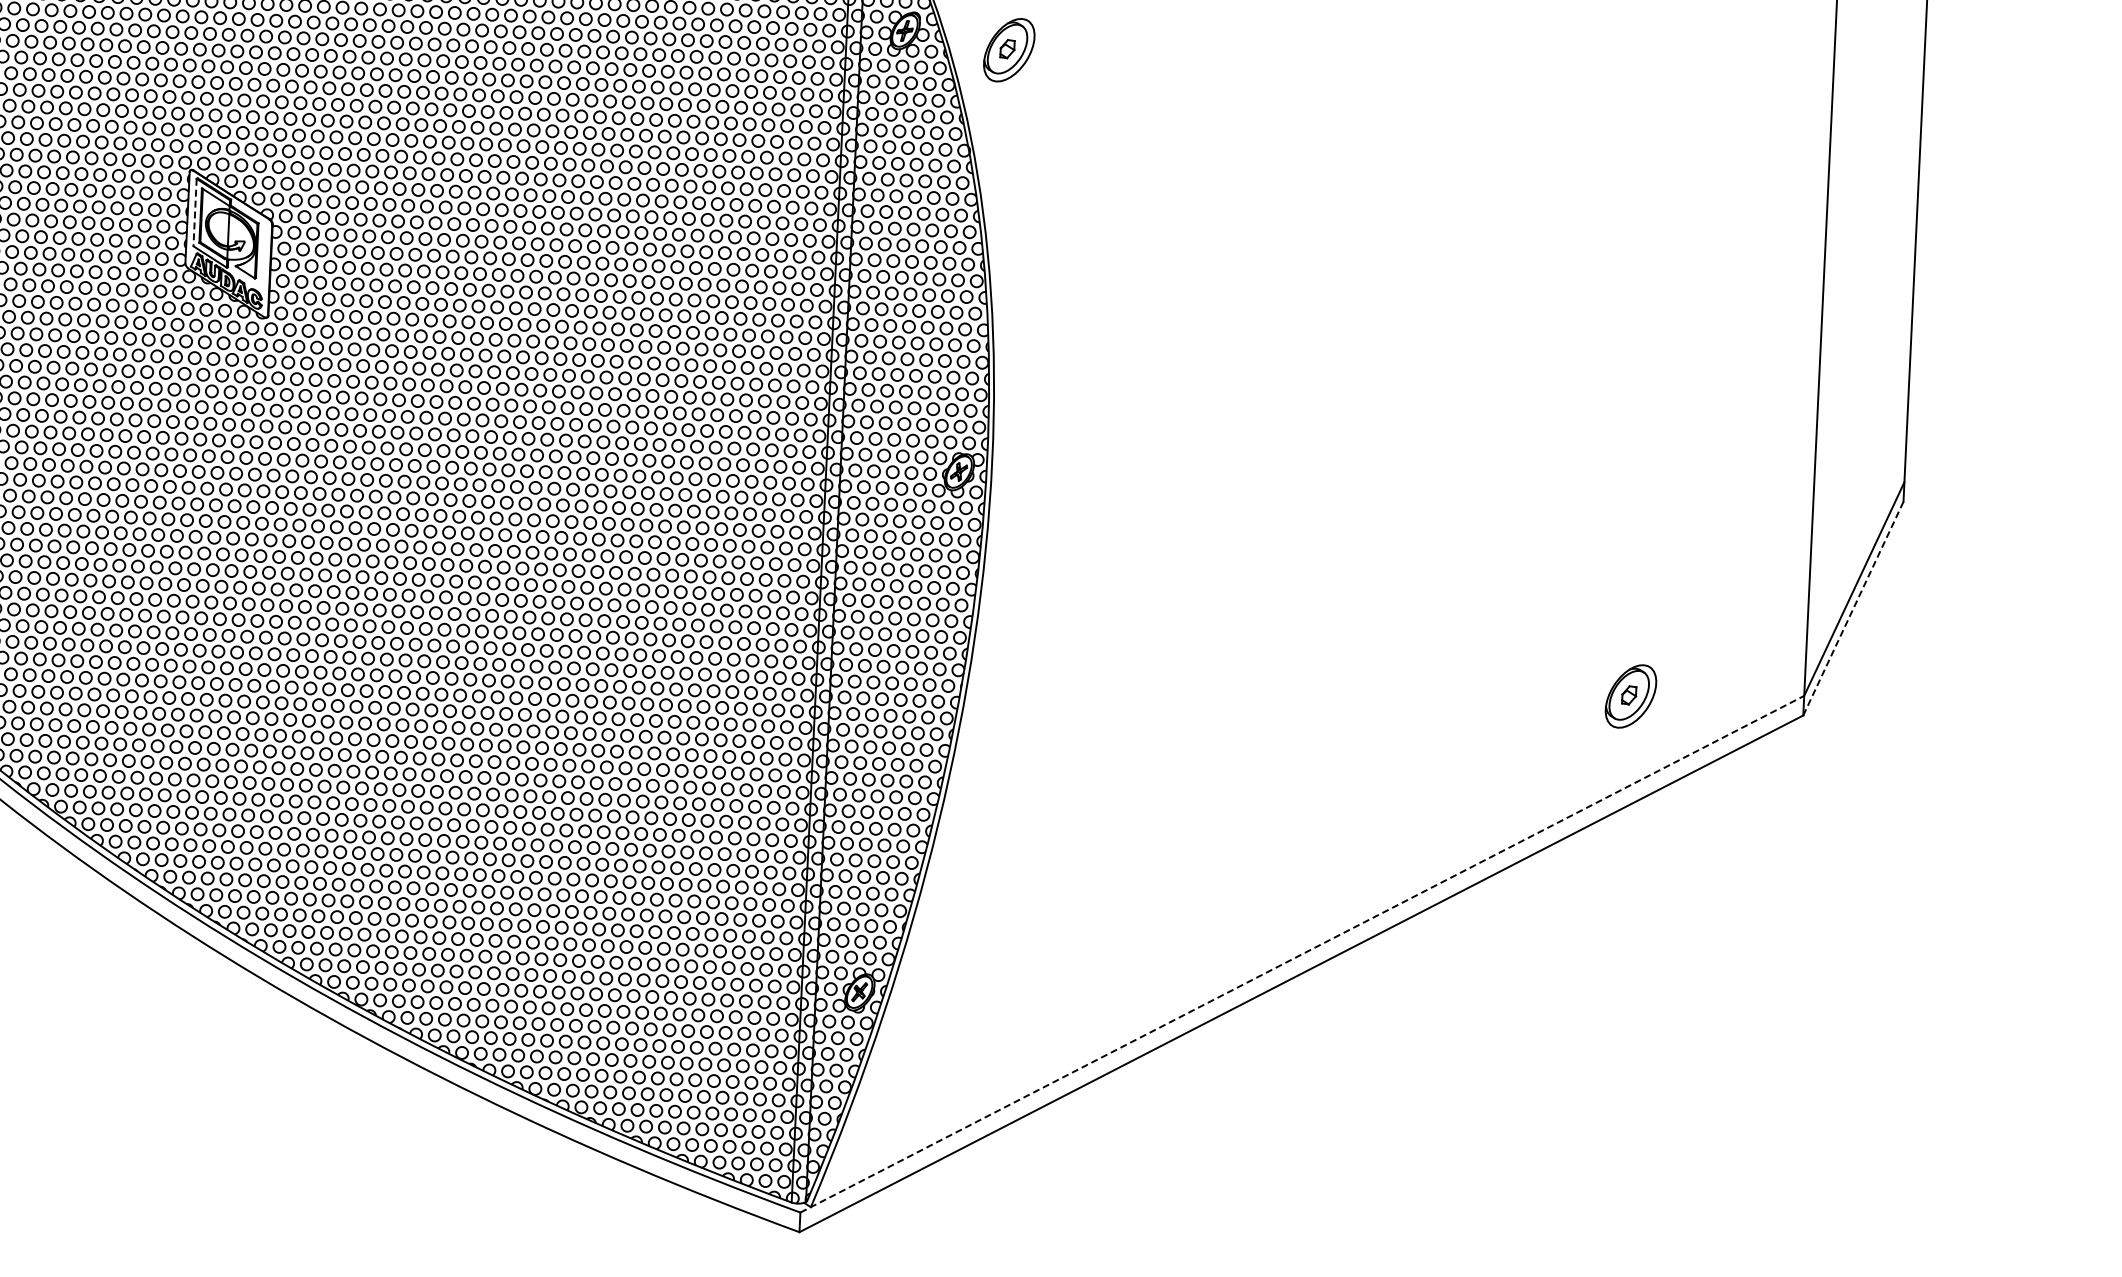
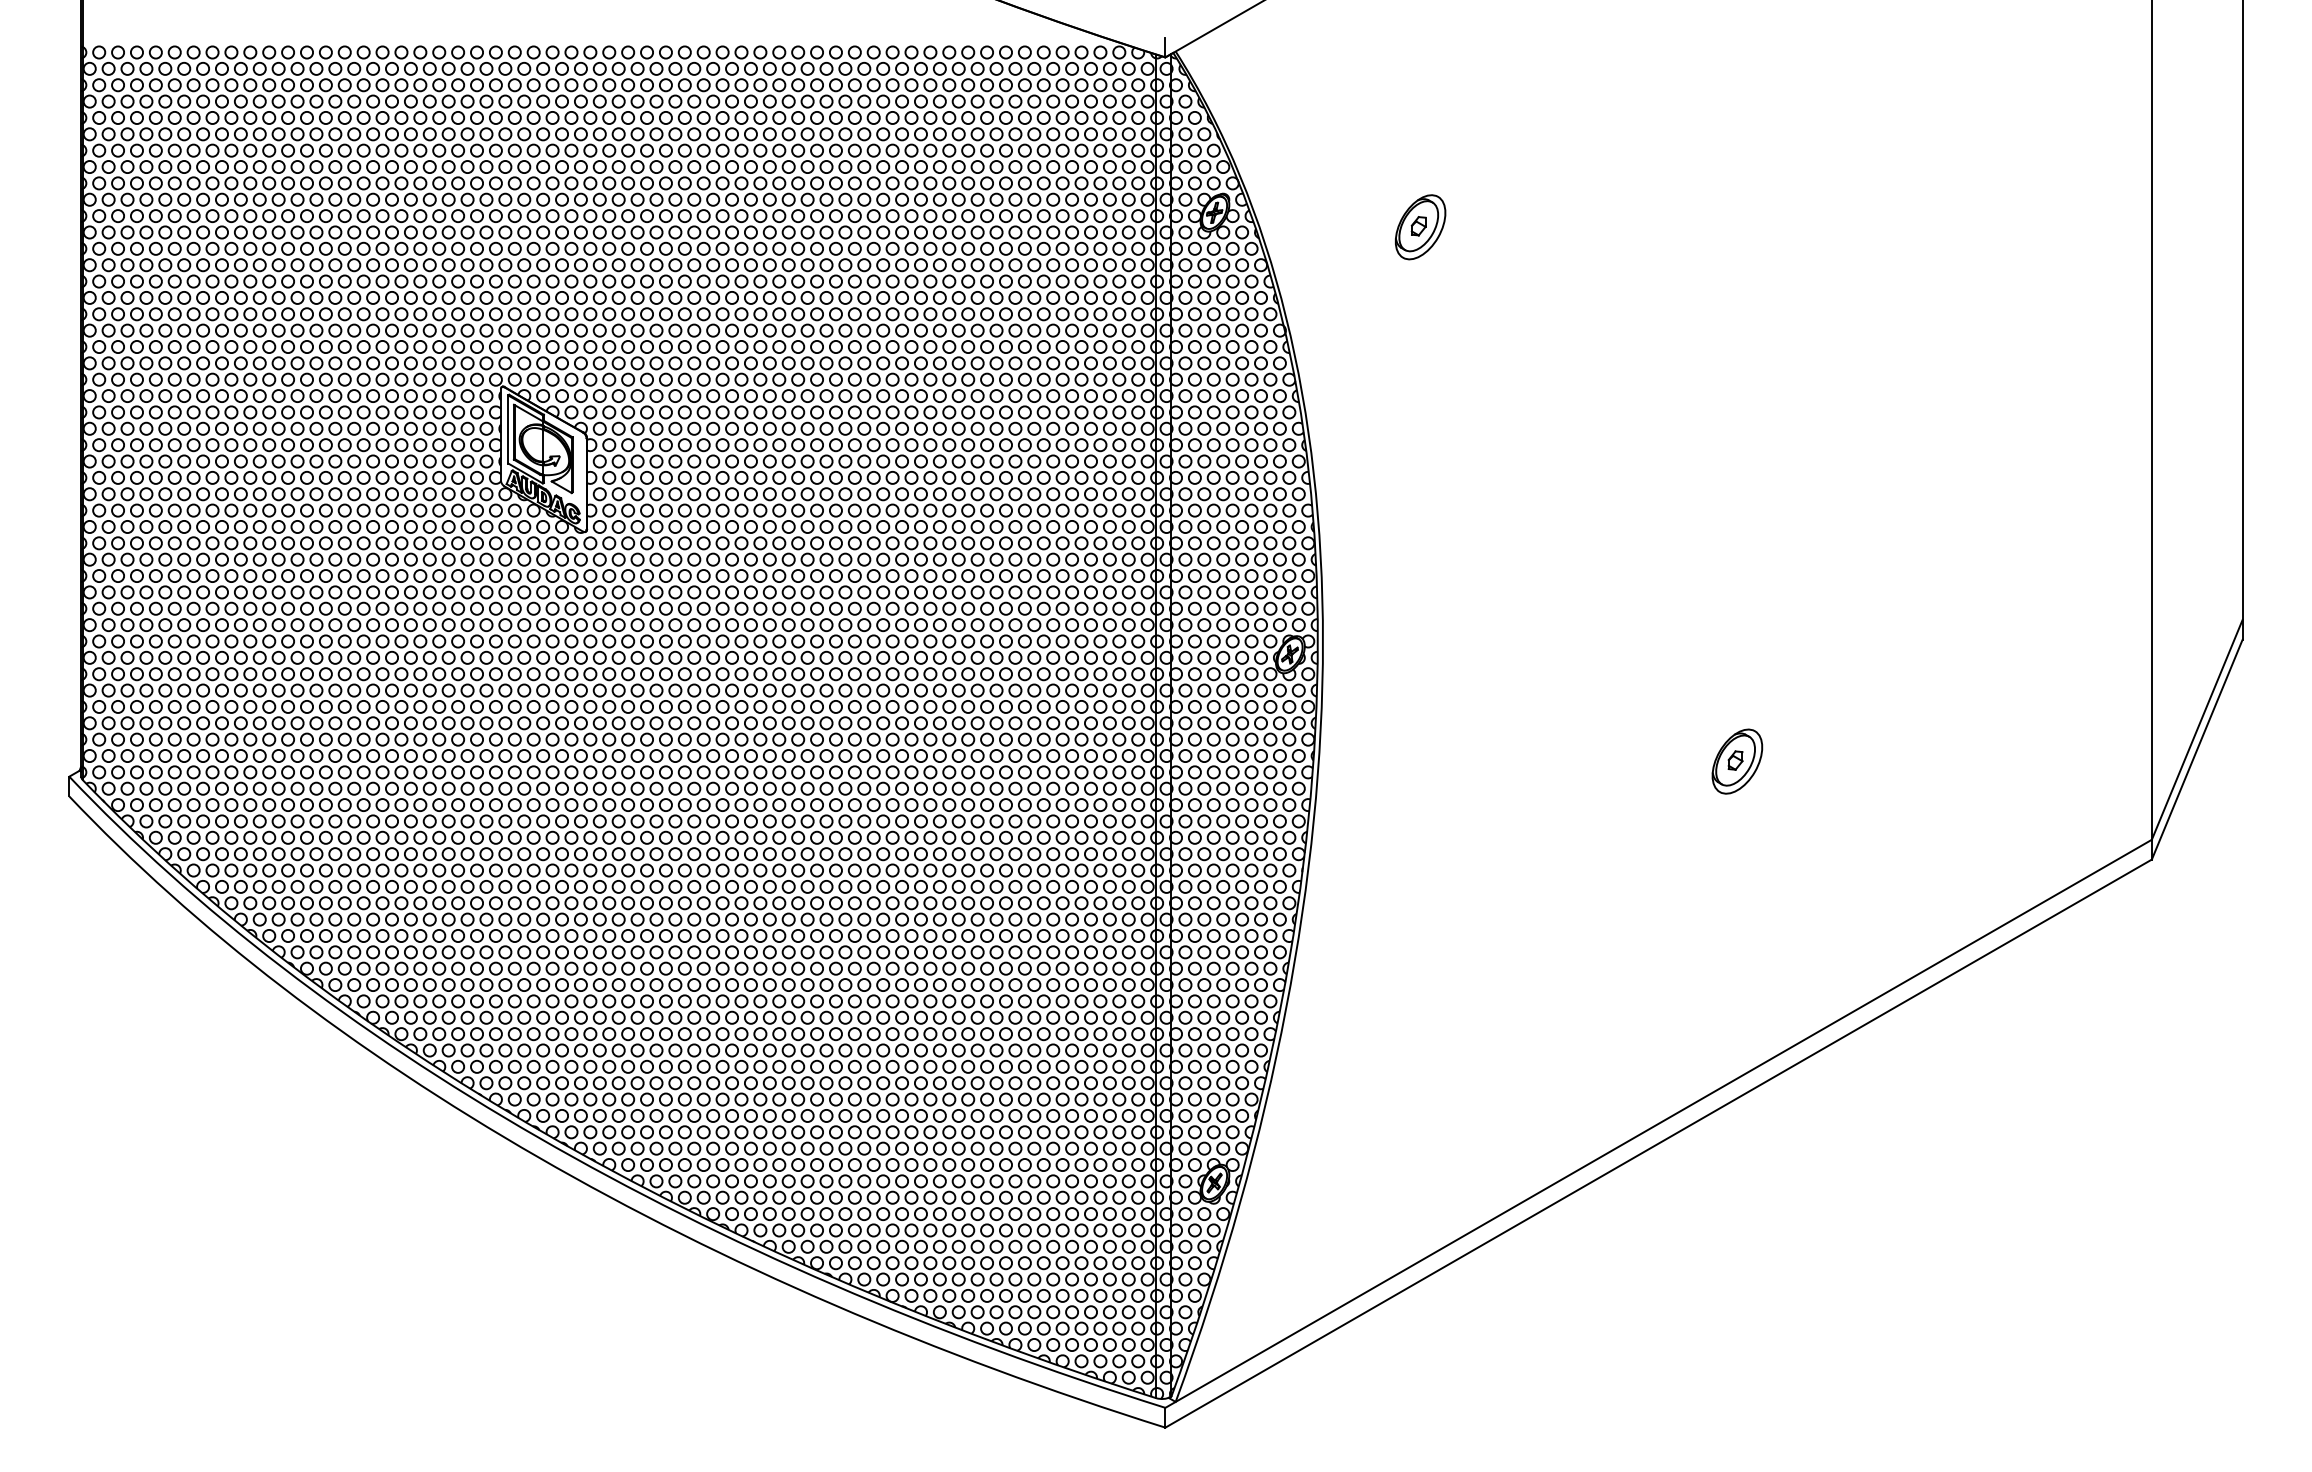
part: (1009, 50) -> (1420, 227), moved
line: (195, 212) -> (508, 429), dashed -> solid
line: (1853, 608) -> (2197, 749), dashed -> solid
part: (1631, 696) -> (1737, 761), moved
line: (1303, 953) -> (1659, 1123), dashed -> solid

